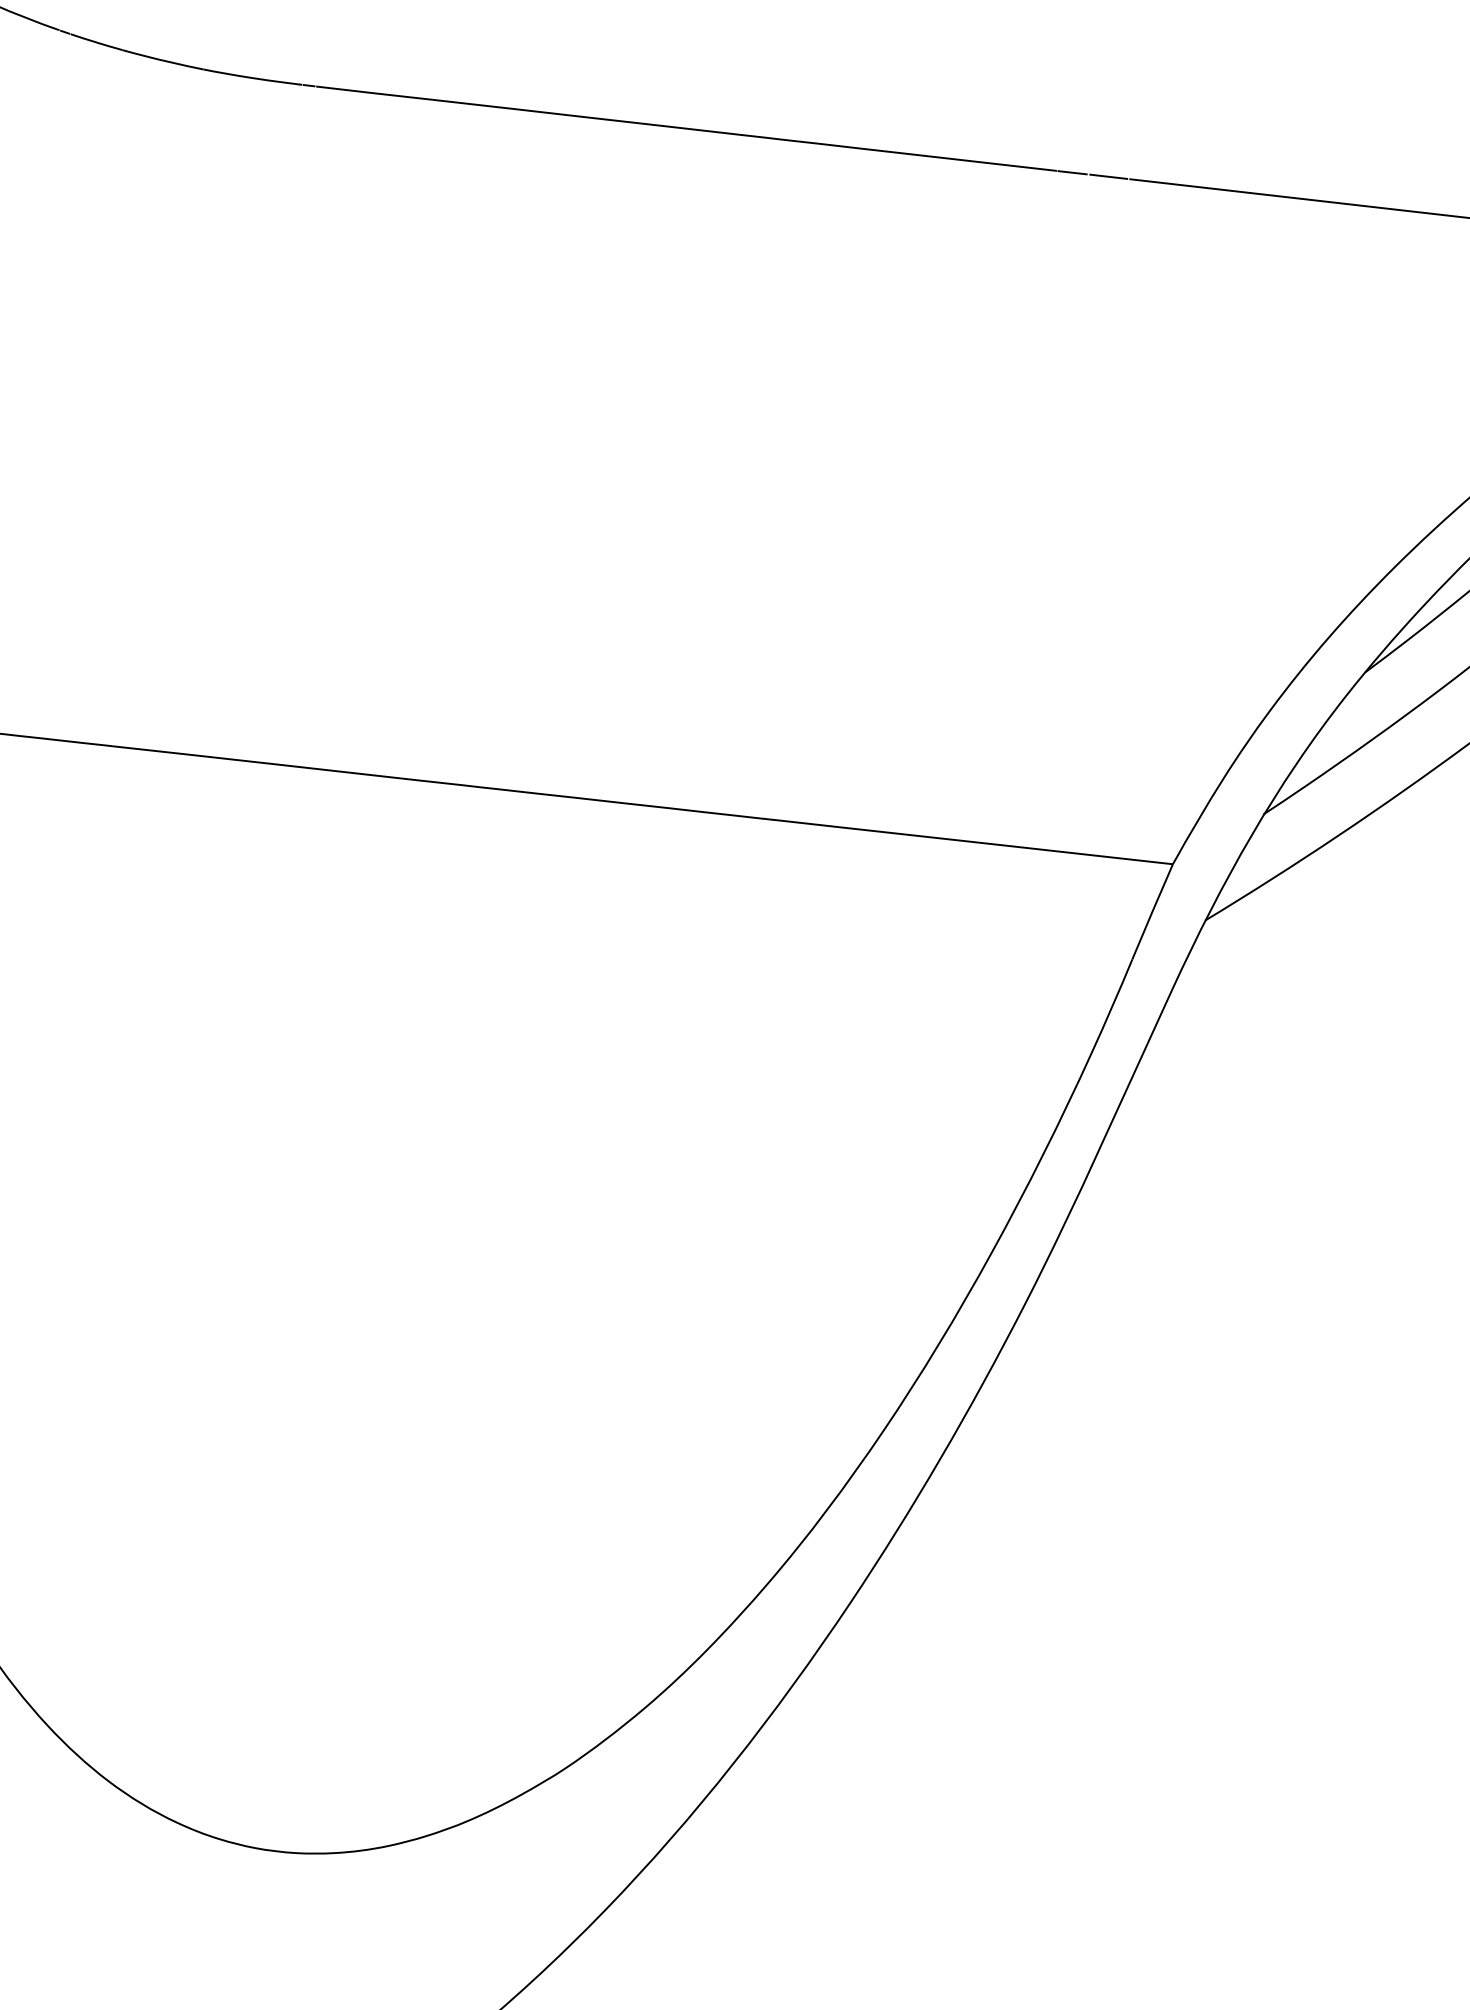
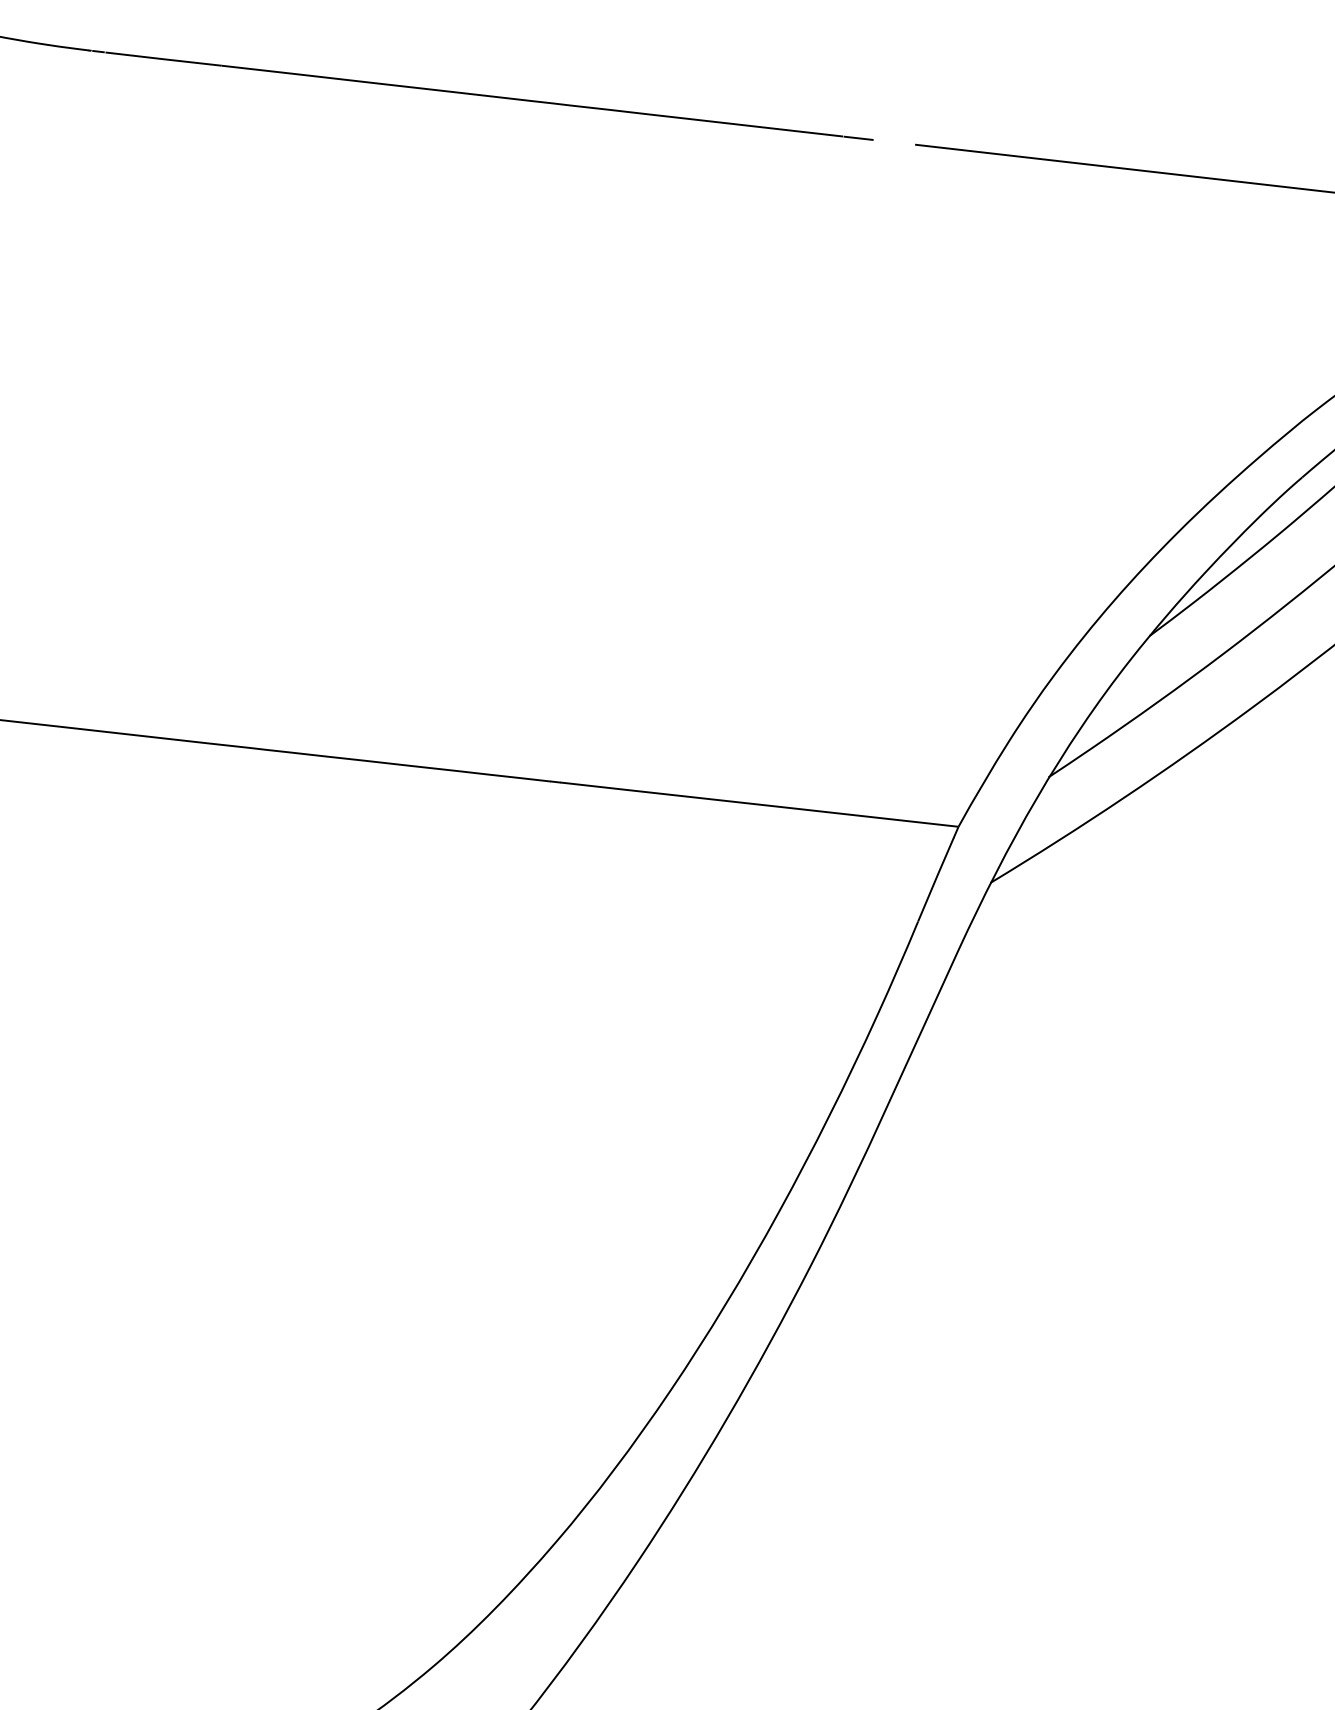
line: (1108, 176) -> (894, 142), removed

